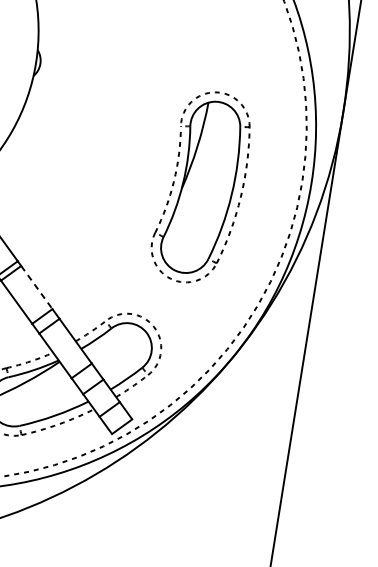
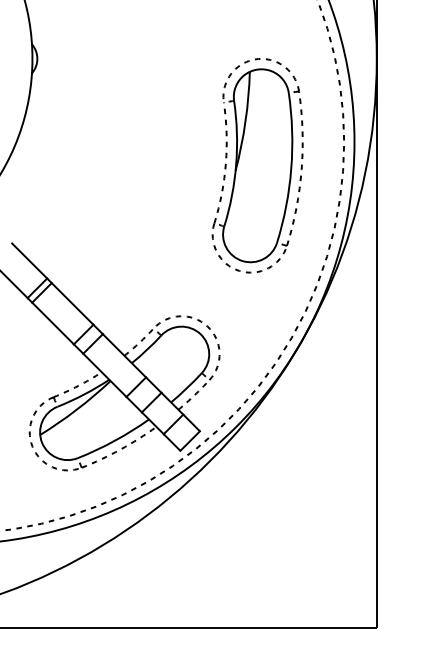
part: (201, 187) -> (257, 165), moved
line: (36, 288) -> (72, 304), dashed -> solid

